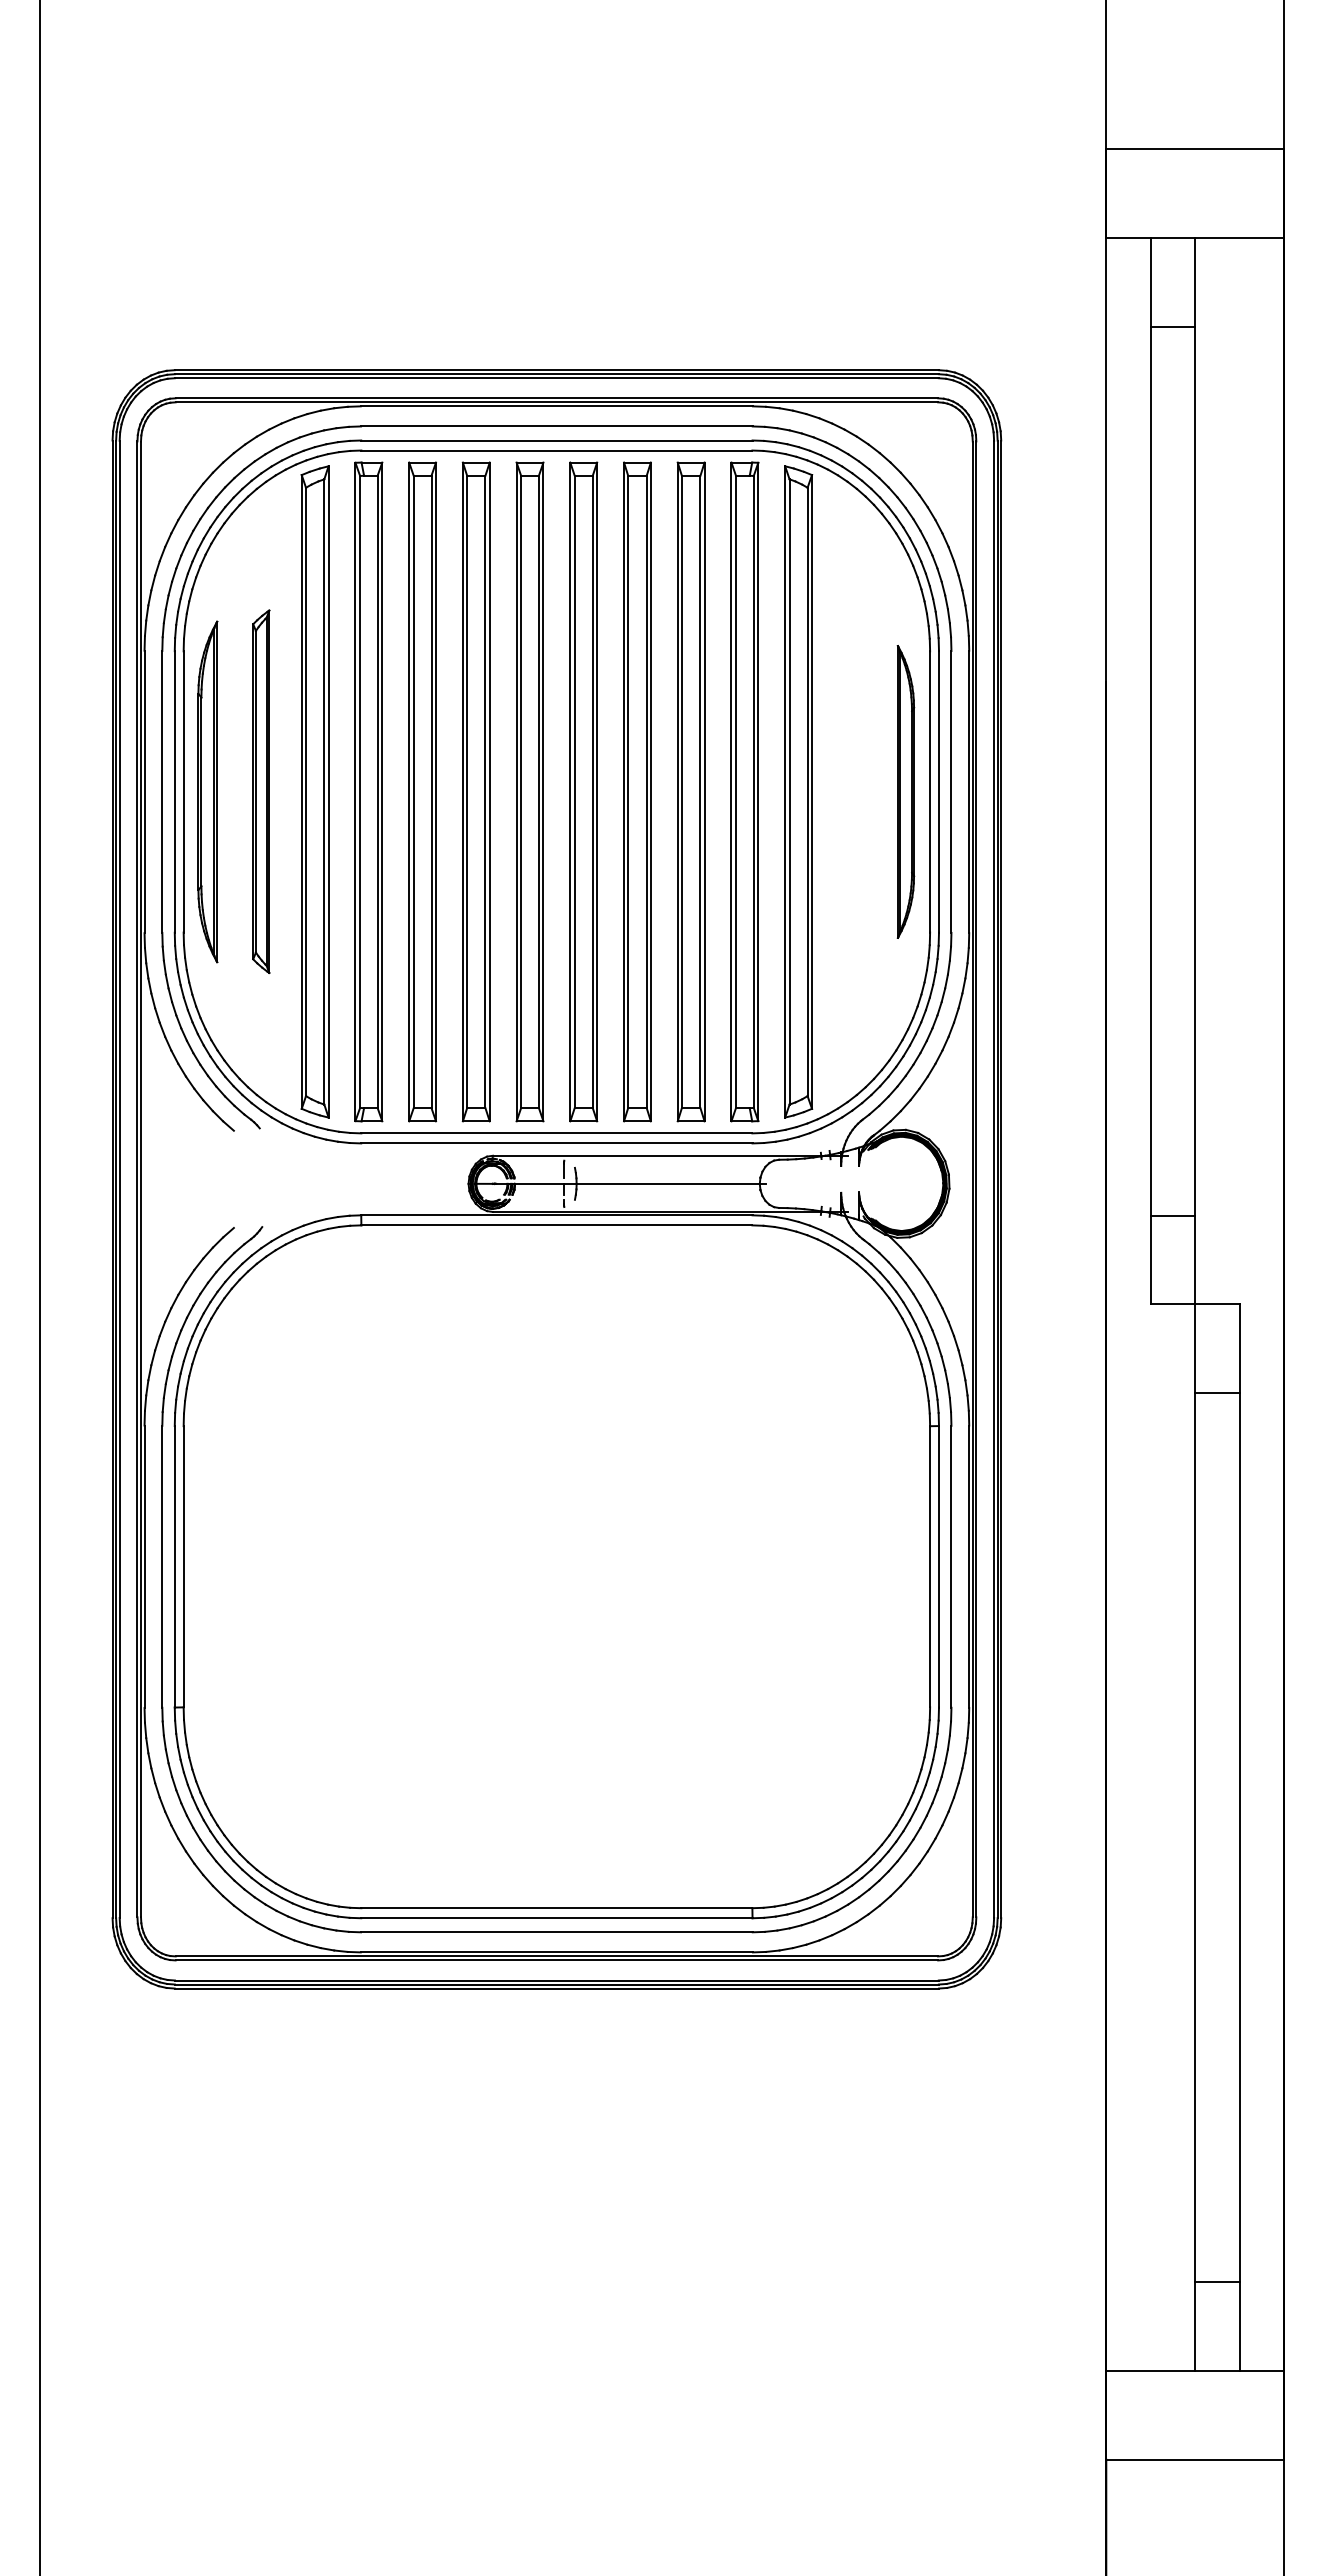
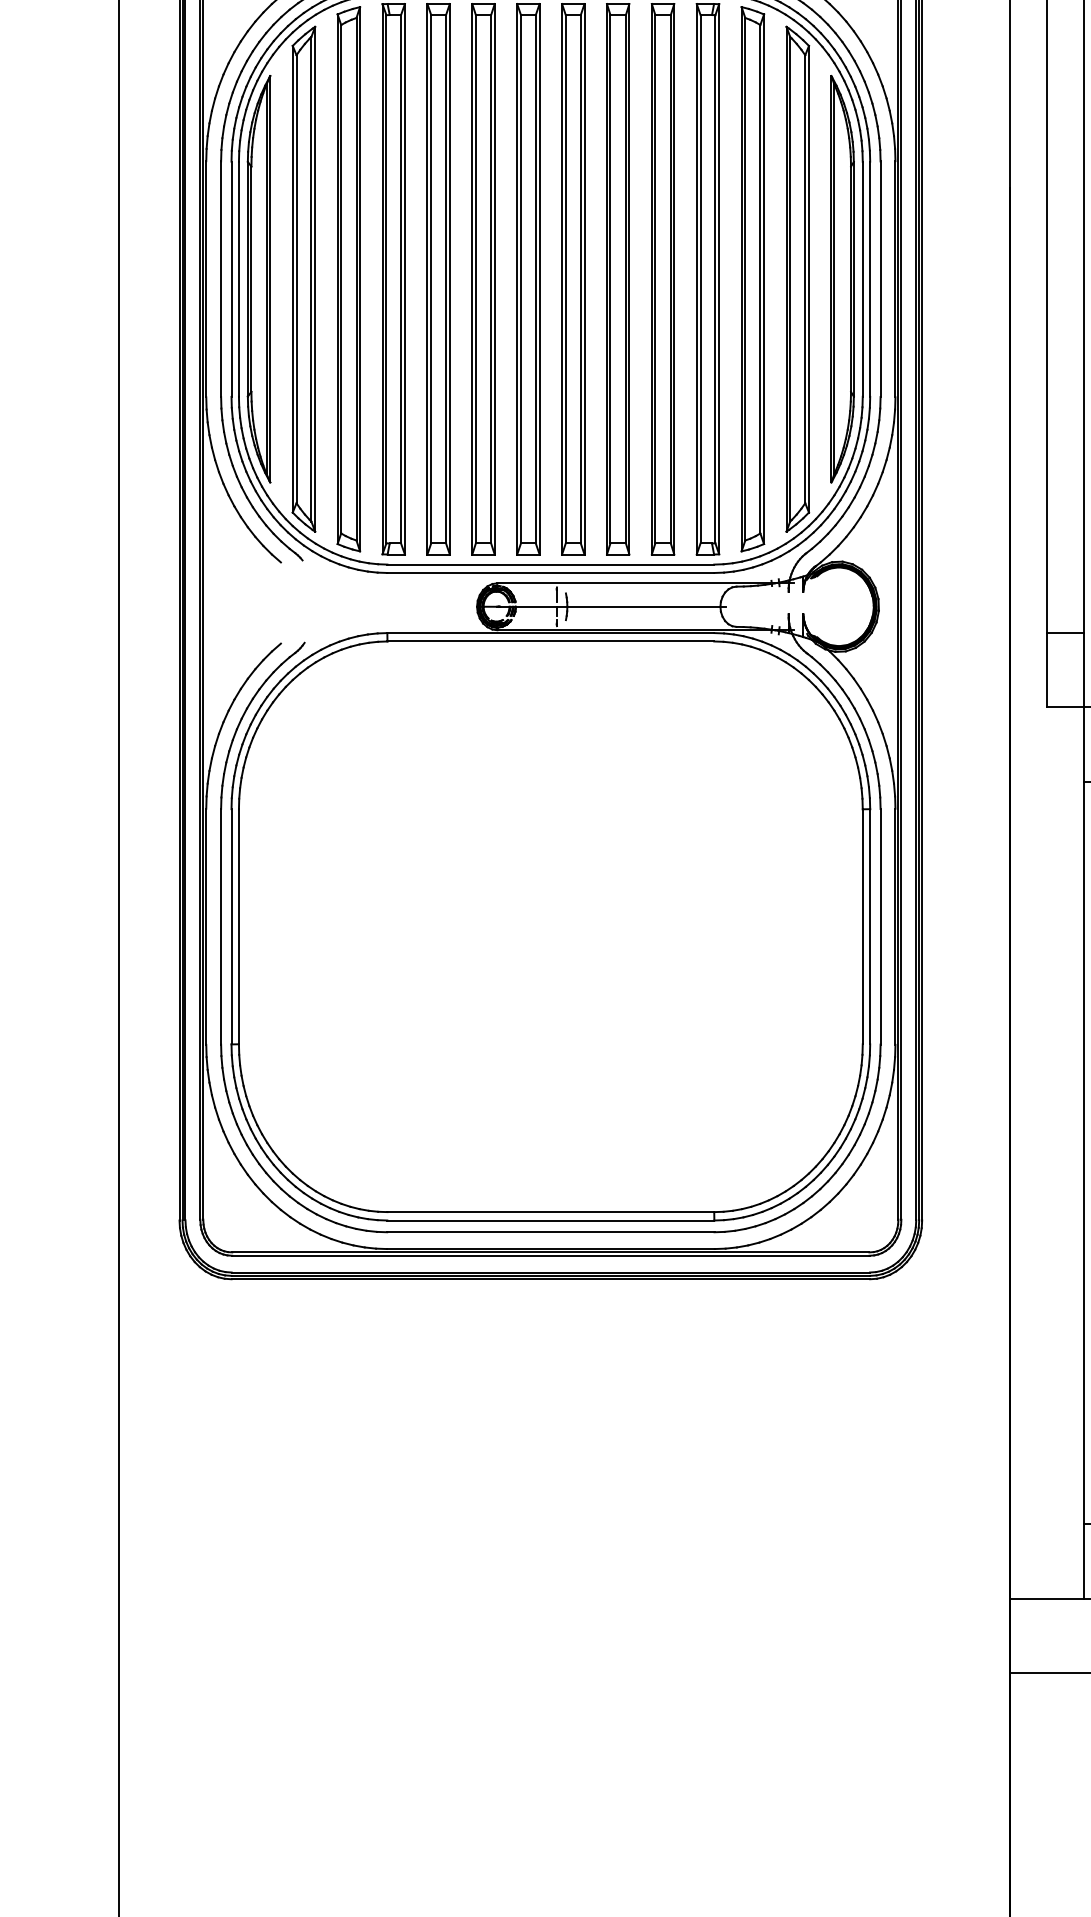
part: (207, 791) -> (258, 278), size x1.43
part: (260, 791) -> (303, 278), size x1.67
part: (851, 791) -> (797, 278), added
part: (905, 791) -> (842, 278), size x1.67

